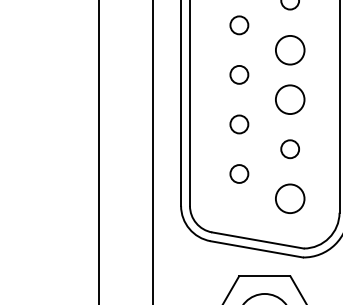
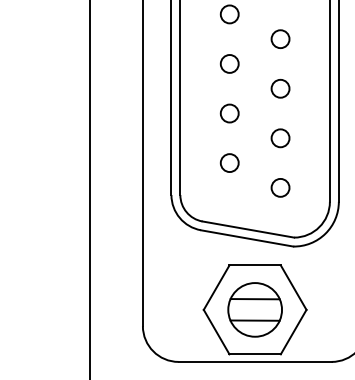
circle: (290, 49) -> (280, 38), size x0.62
circle: (290, 99) -> (280, 88), size x0.62
circle: (290, 198) -> (280, 187), size x0.62

